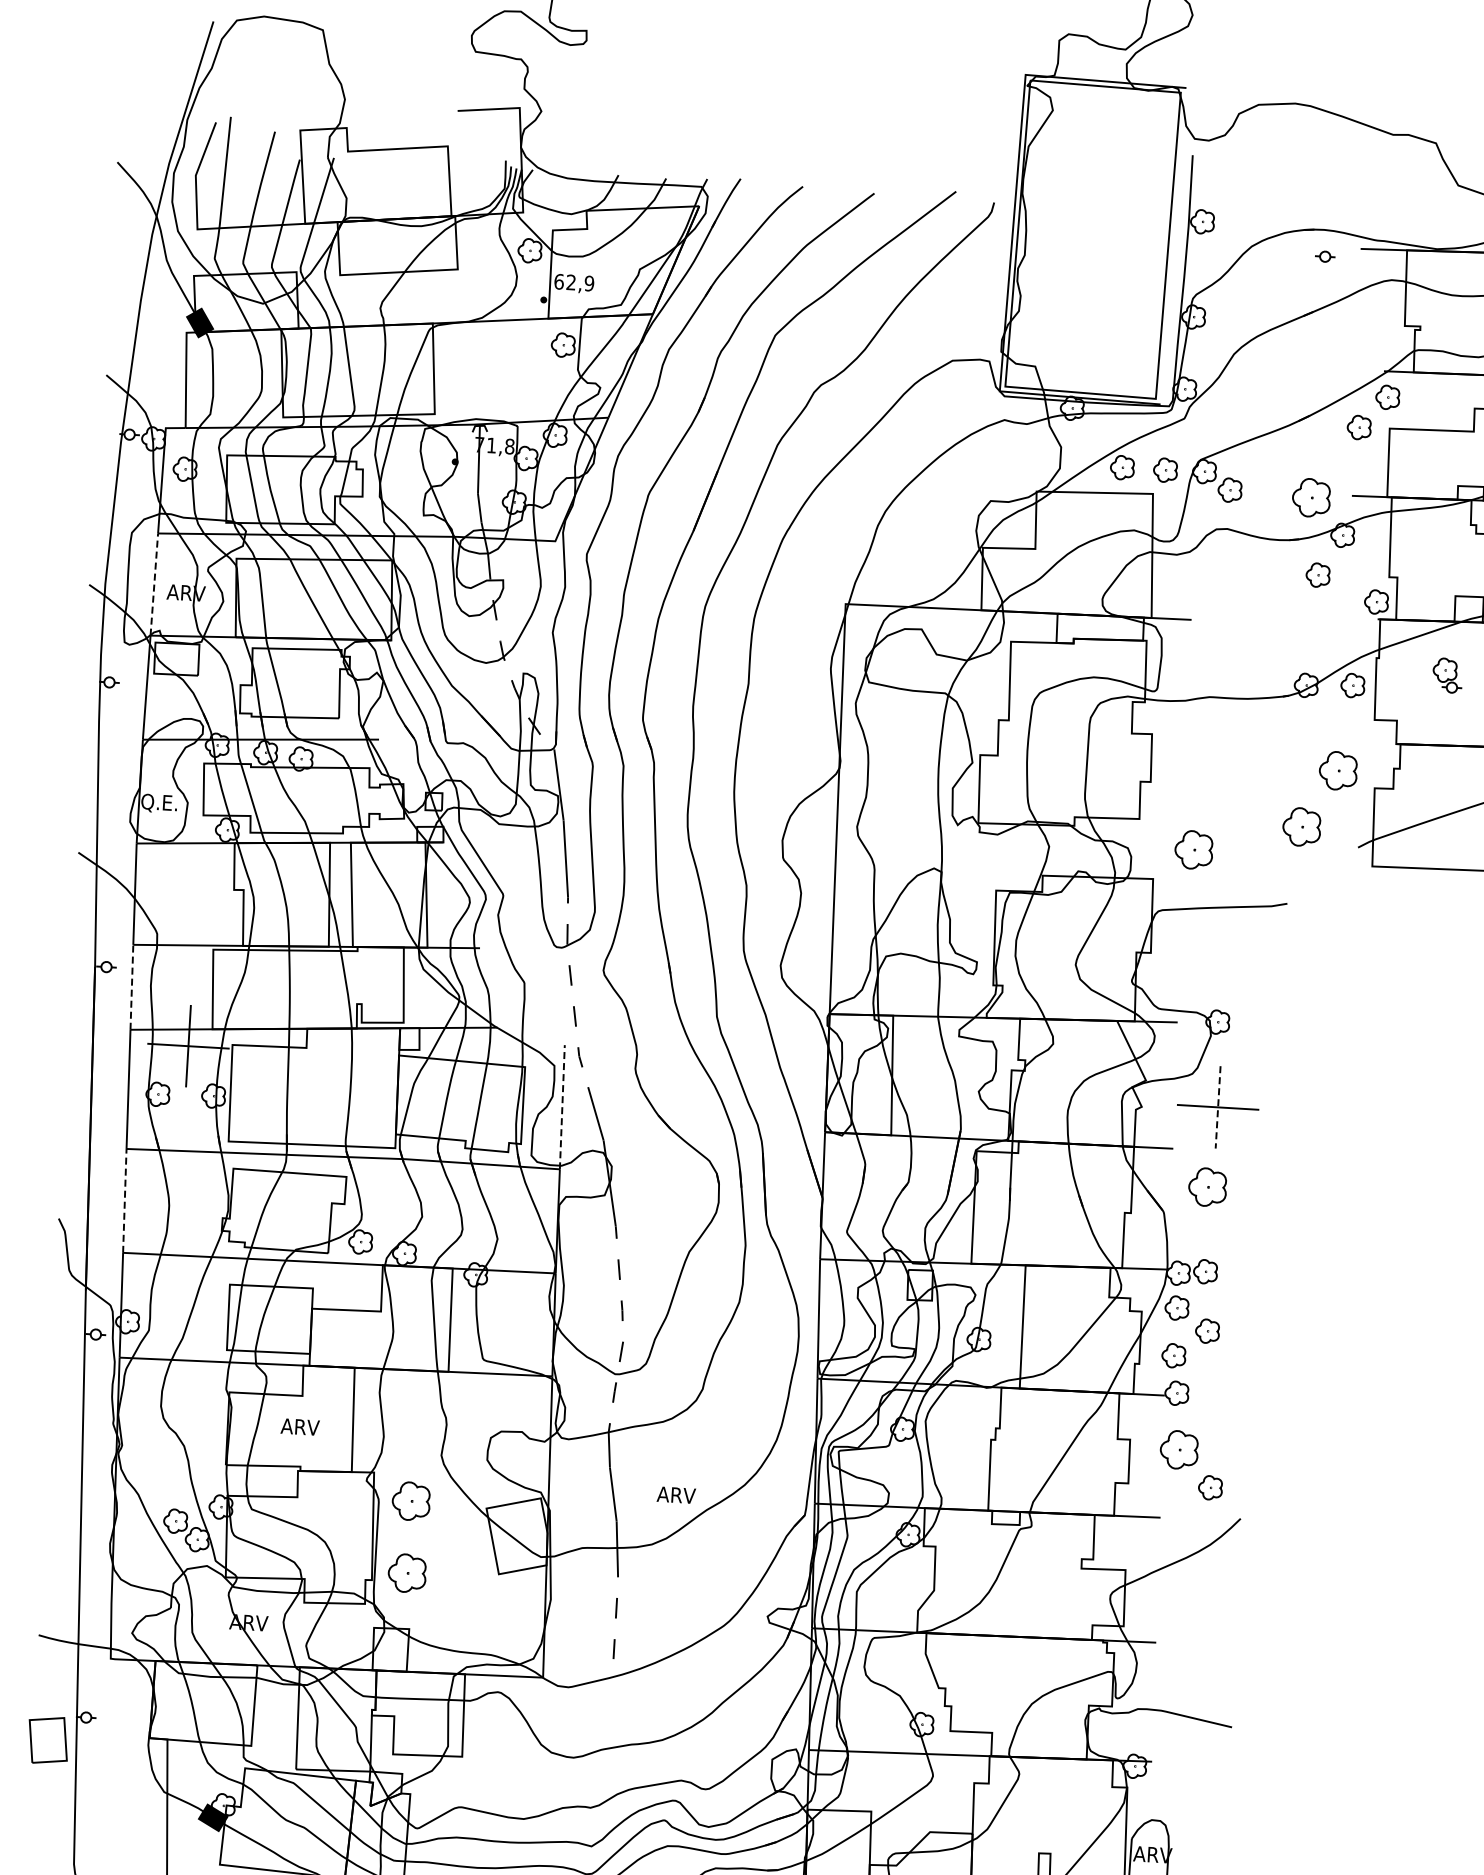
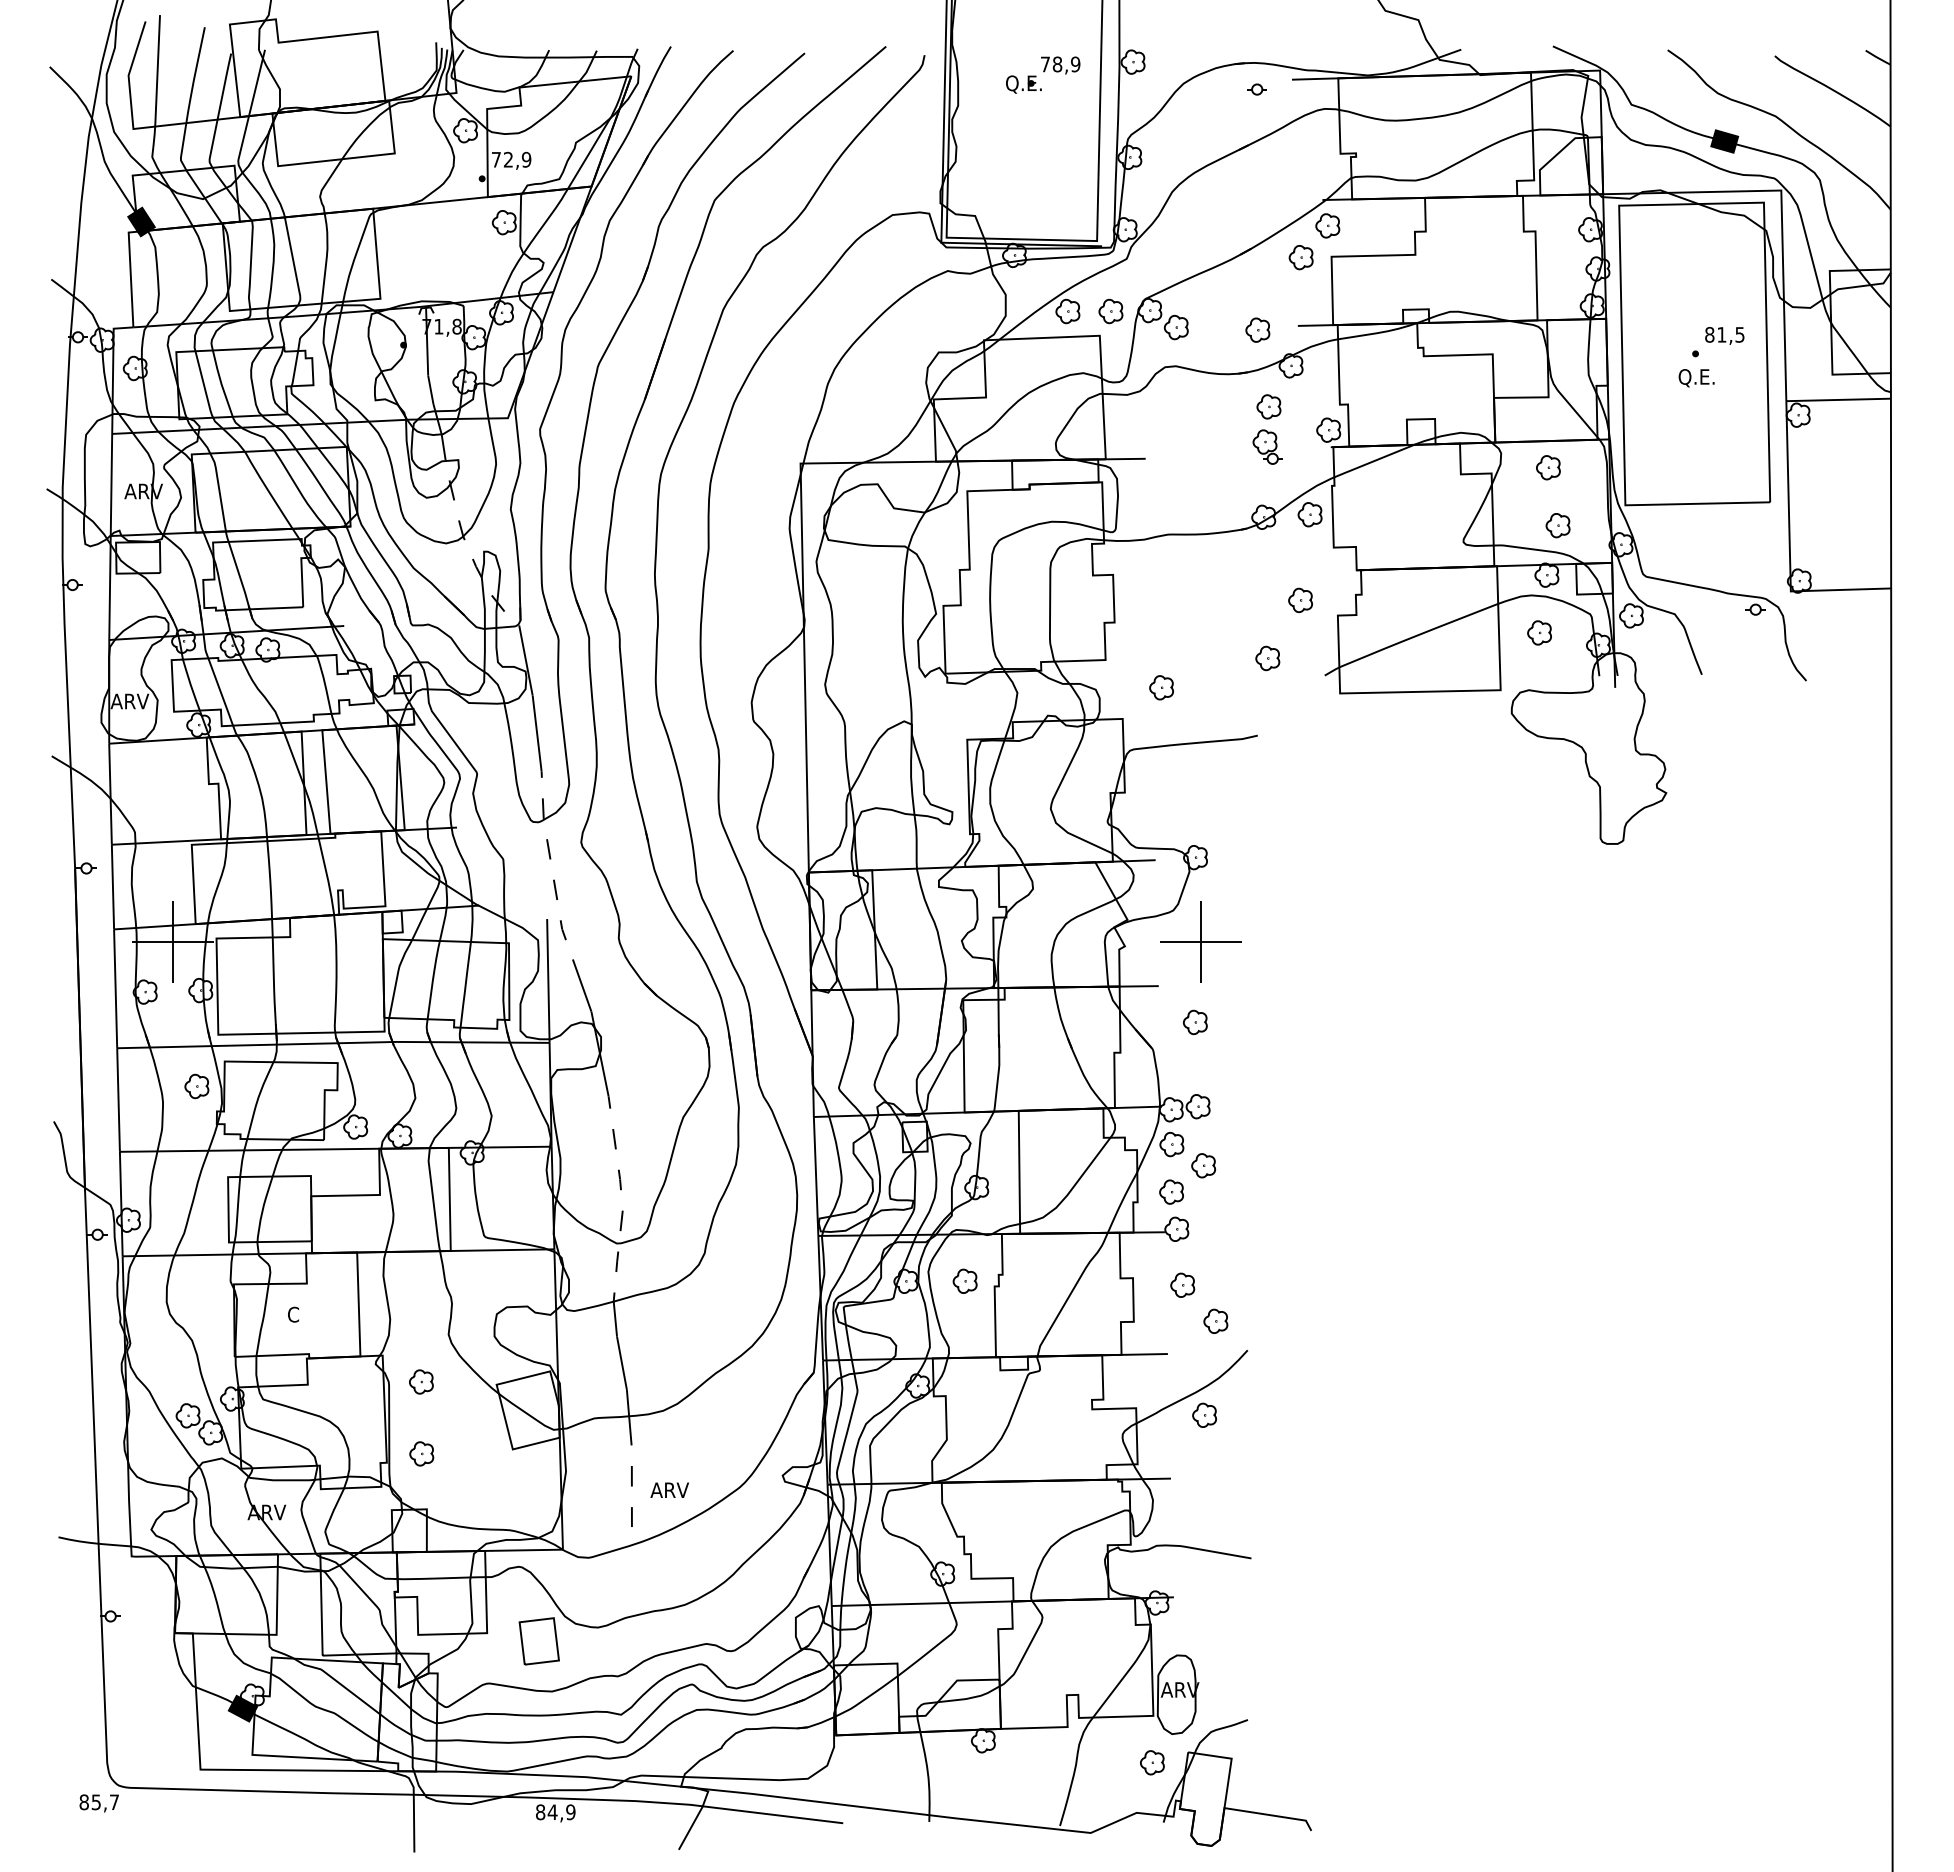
part: (1112, 228) -> (1043, 74), added
text: (559, 281) -> (496, 159), 62,9 -> 72,9
part: (1311, 497) -> (1257, 329), size x0.62
line: (154, 584) -> (111, 484), dashed -> solid
part: (1447, 674) -> (1267, 446), moved
part: (1338, 770) -> (1300, 600), size x0.62
text: (159, 803) -> (129, 702), Q.E. -> ARV
part: (1301, 827) -> (1267, 658), size x0.62
part: (1193, 849) -> (1161, 687), size x0.62
line: (131, 986) -> (112, 886), dashed -> solid
line: (562, 1106) -> (548, 980), dashed -> solid
line: (1217, 1107) -> (1200, 942), dashed -> solid
part: (1207, 1187) -> (1195, 1022), size x0.62
part: (203, 1191) -> (196, 1086), added
line: (124, 1201) -> (118, 1100), dashed -> solid
text: (300, 1426) -> (306, 1314), ARV -> C
part: (961, 1431) -> (964, 1280), added
part: (1179, 1448) -> (1182, 1284), size x0.62
text: (676, 1494) -> (669, 1489), moved
part: (411, 1500) -> (421, 1381), size x0.62
part: (407, 1572) -> (421, 1453), size x0.62
part: (1193, 1580) -> (1204, 1414), added
part: (47, 1740) -> (538, 1641), moved

